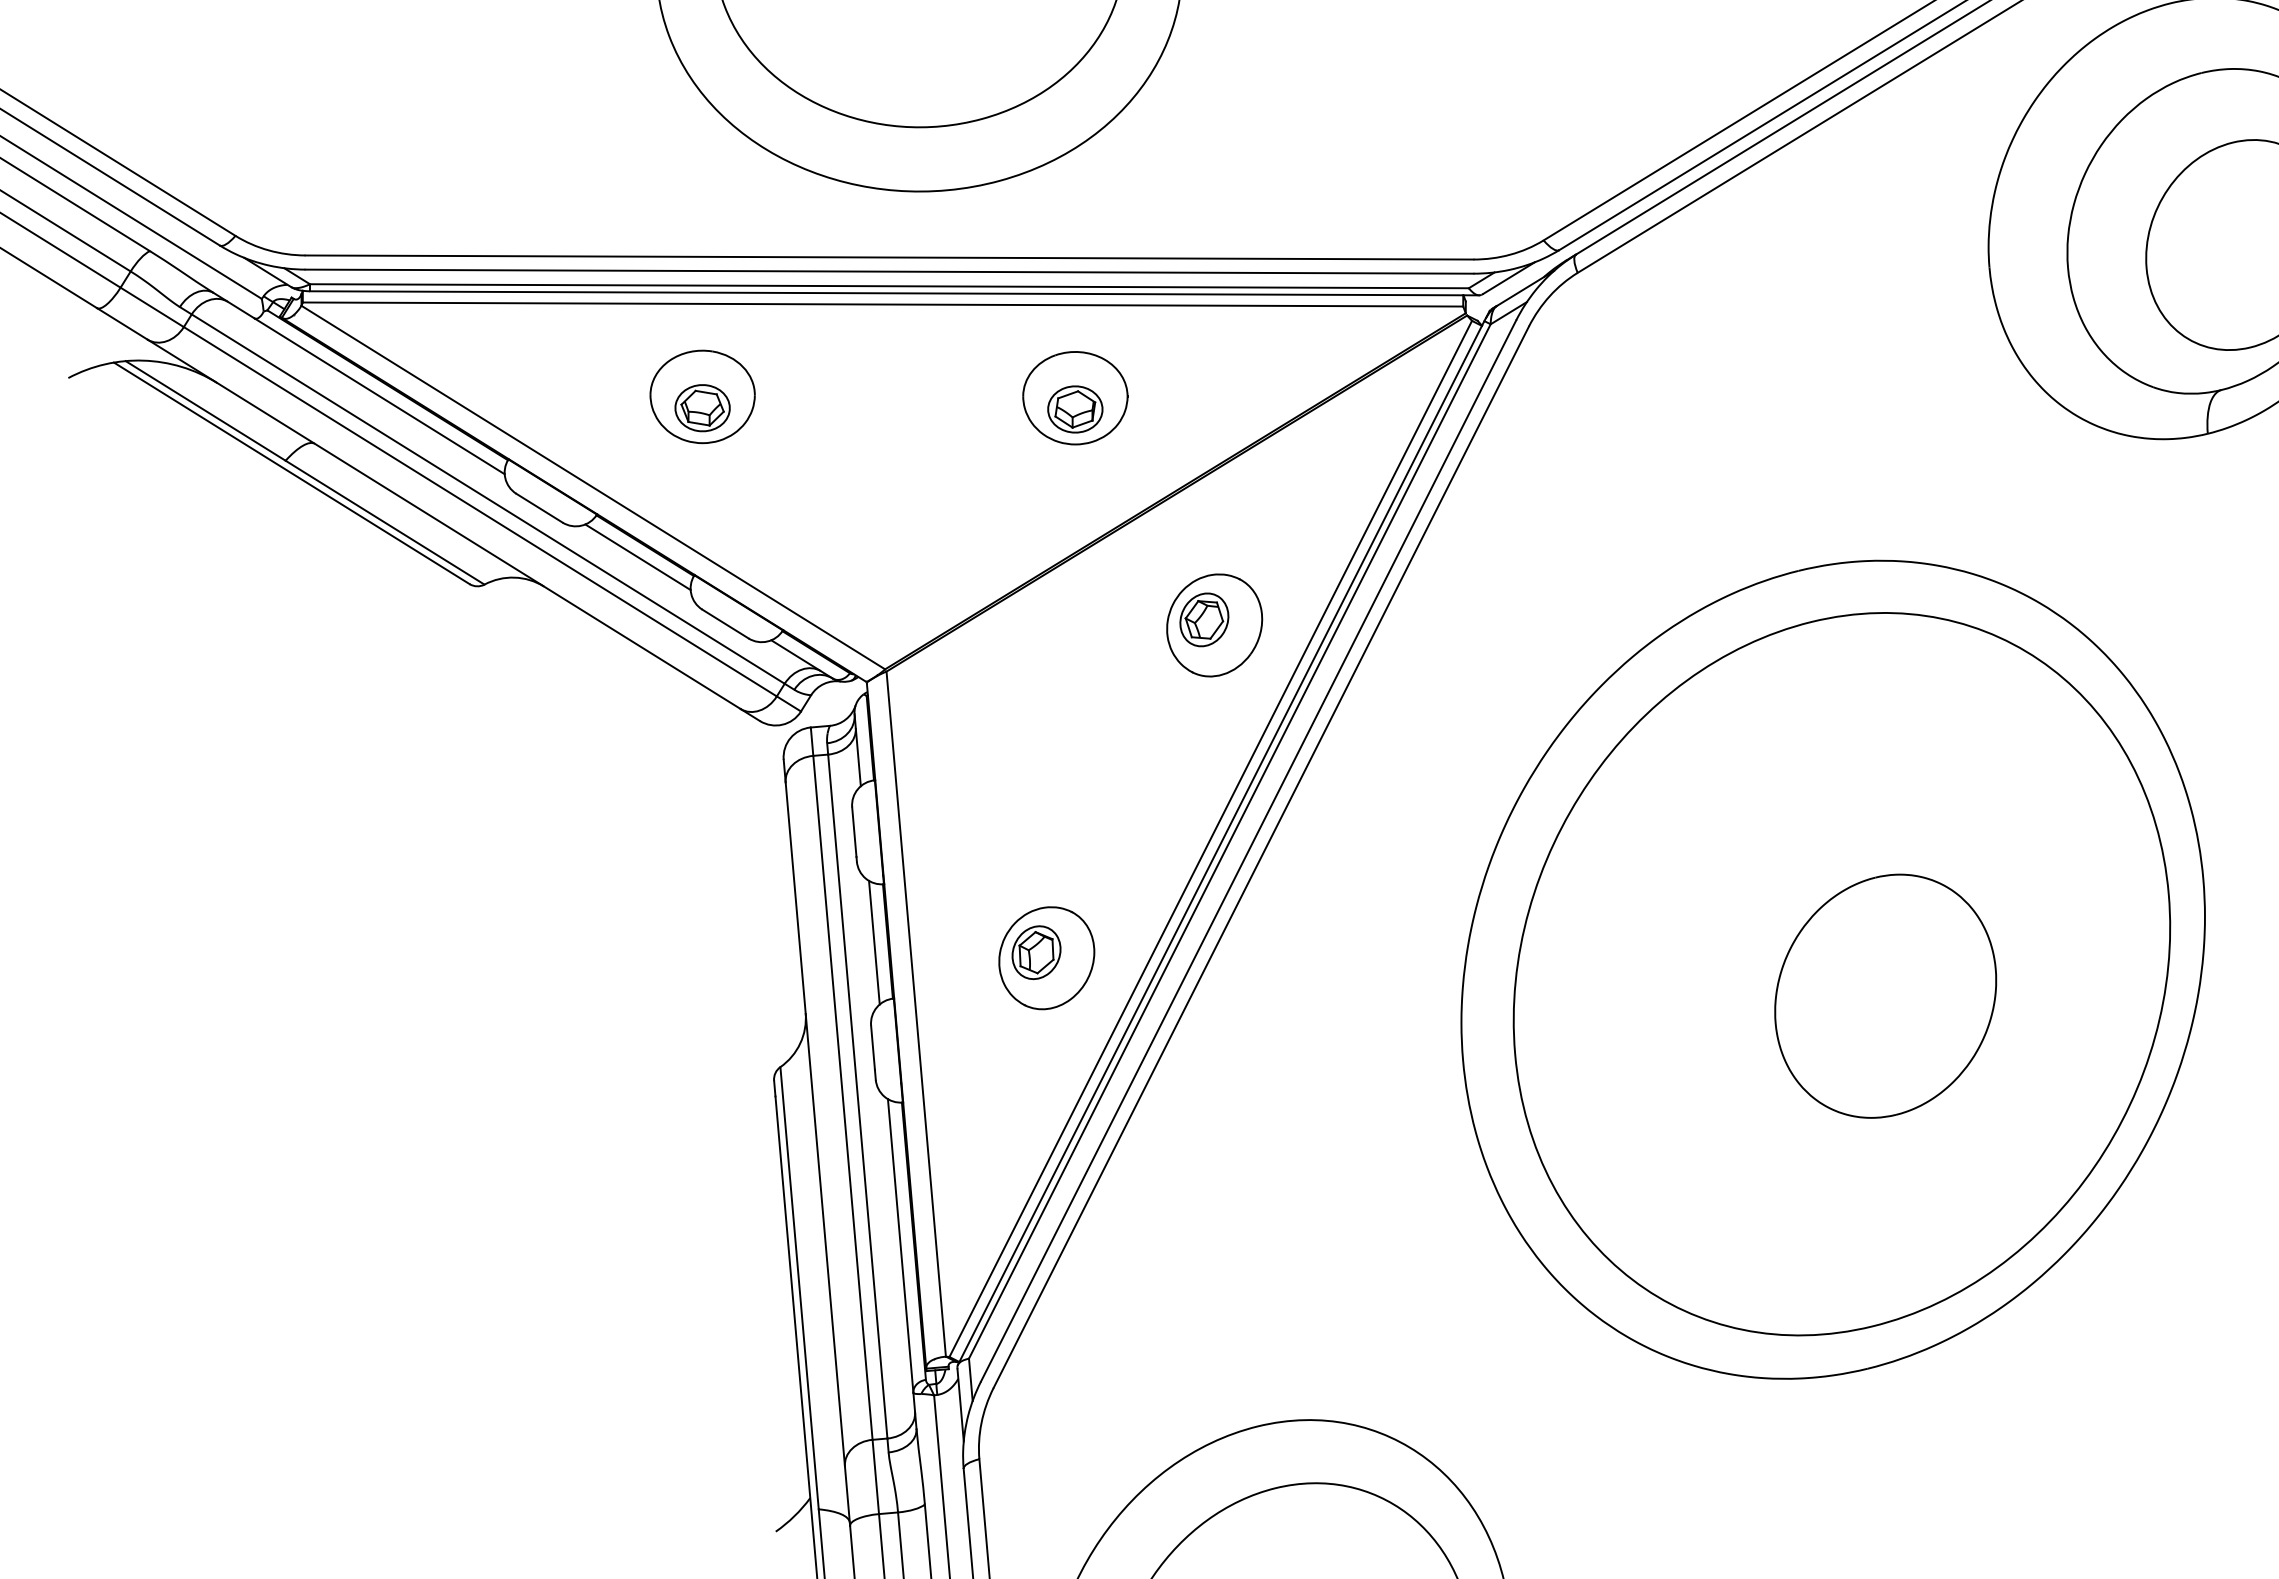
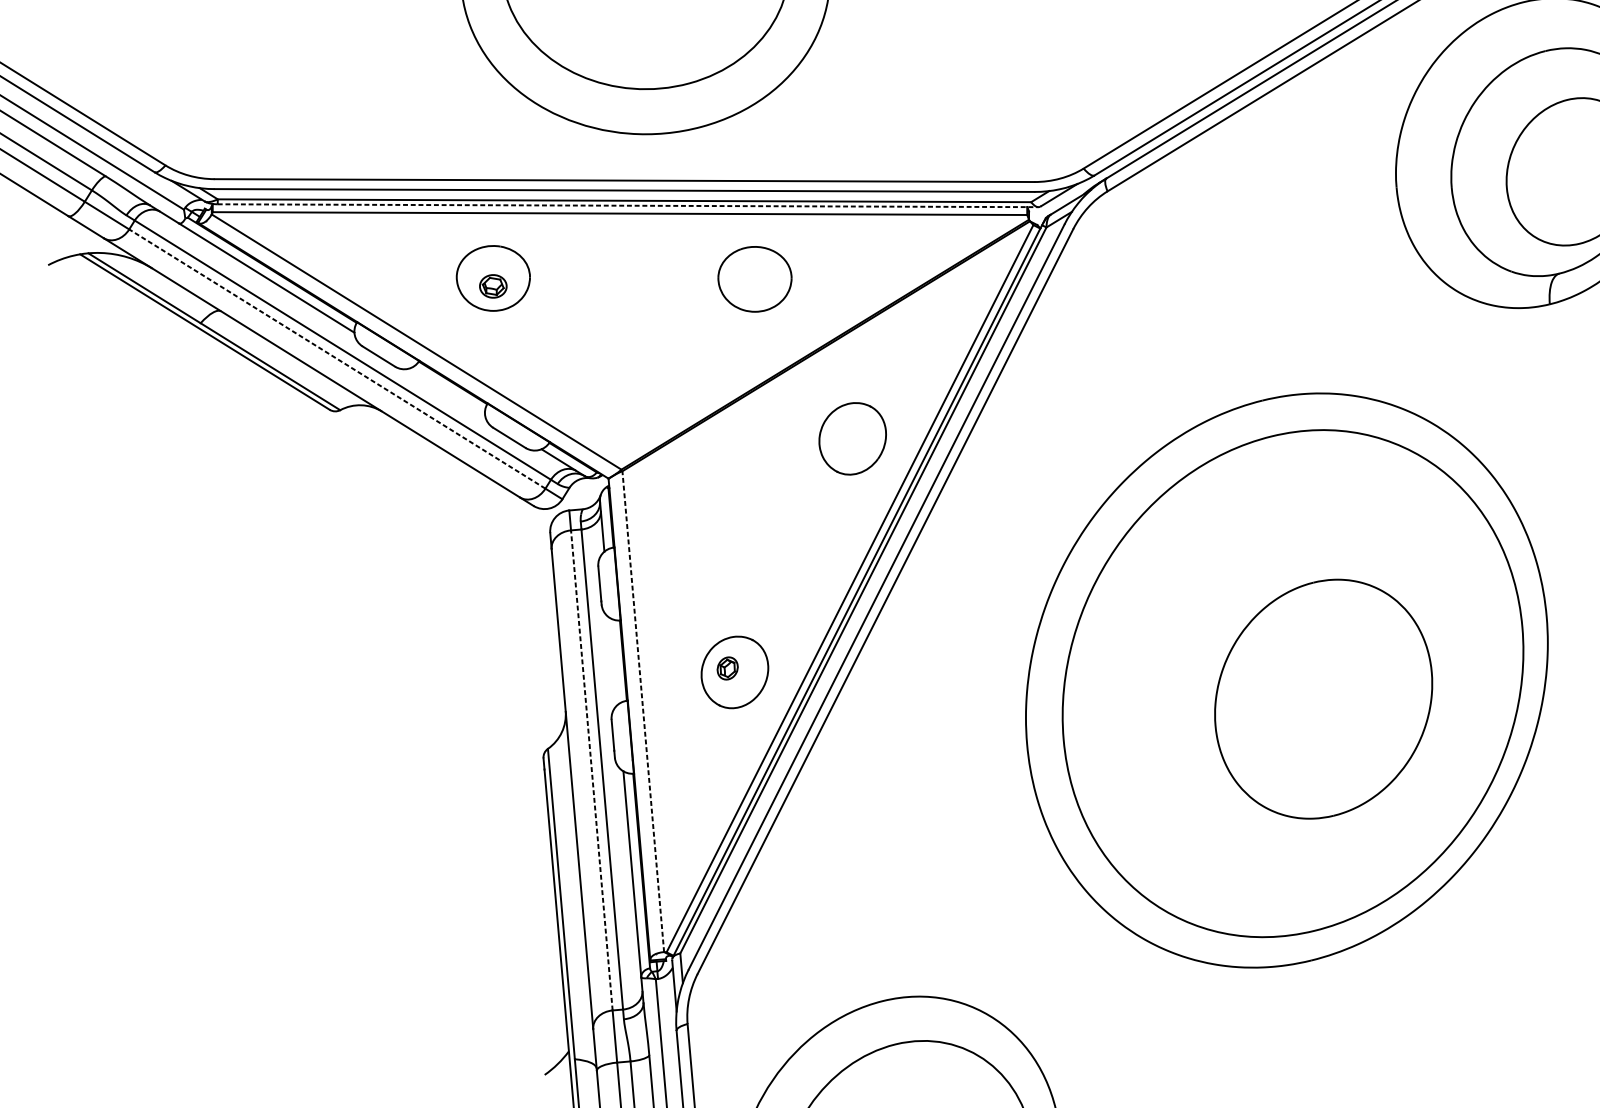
line: (894, 293) -> (628, 205), solid -> dashed
part: (702, 408) -> (493, 286), size x0.7
part: (1075, 409) -> (755, 287), removed
line: (479, 511) -> (336, 358), solid -> dashed
line: (637, 557) -> (447, 391), removed
part: (1204, 619) -> (845, 434), removed
line: (874, 942) -> (613, 661), removed
part: (1036, 952) -> (727, 668), size x0.6
part: (1885, 995) -> (1323, 698), size x1.4
line: (916, 1014) -> (643, 711), solid -> dashed
line: (842, 1097) -> (591, 770), solid -> dashed

